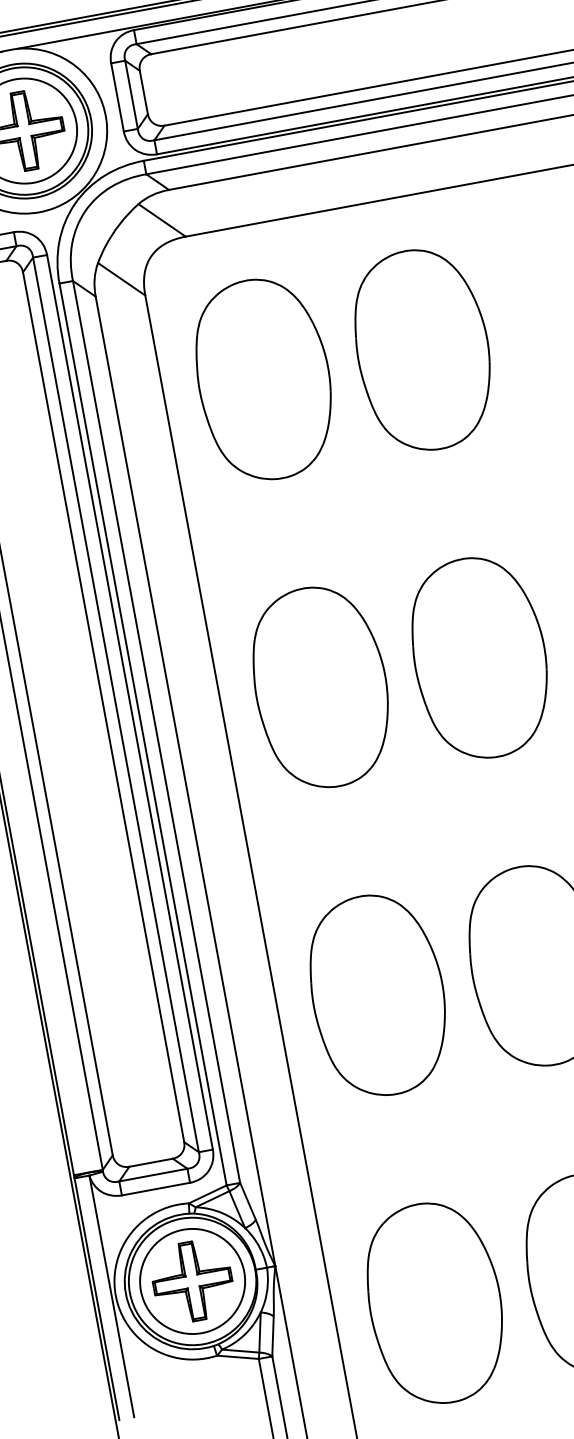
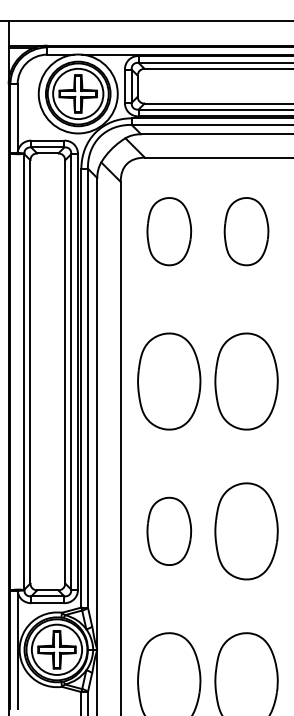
part: (422, 349) -> (246, 231), size x0.7
part: (264, 378) -> (169, 231), size x0.7
part: (378, 995) -> (169, 531), size x0.7

